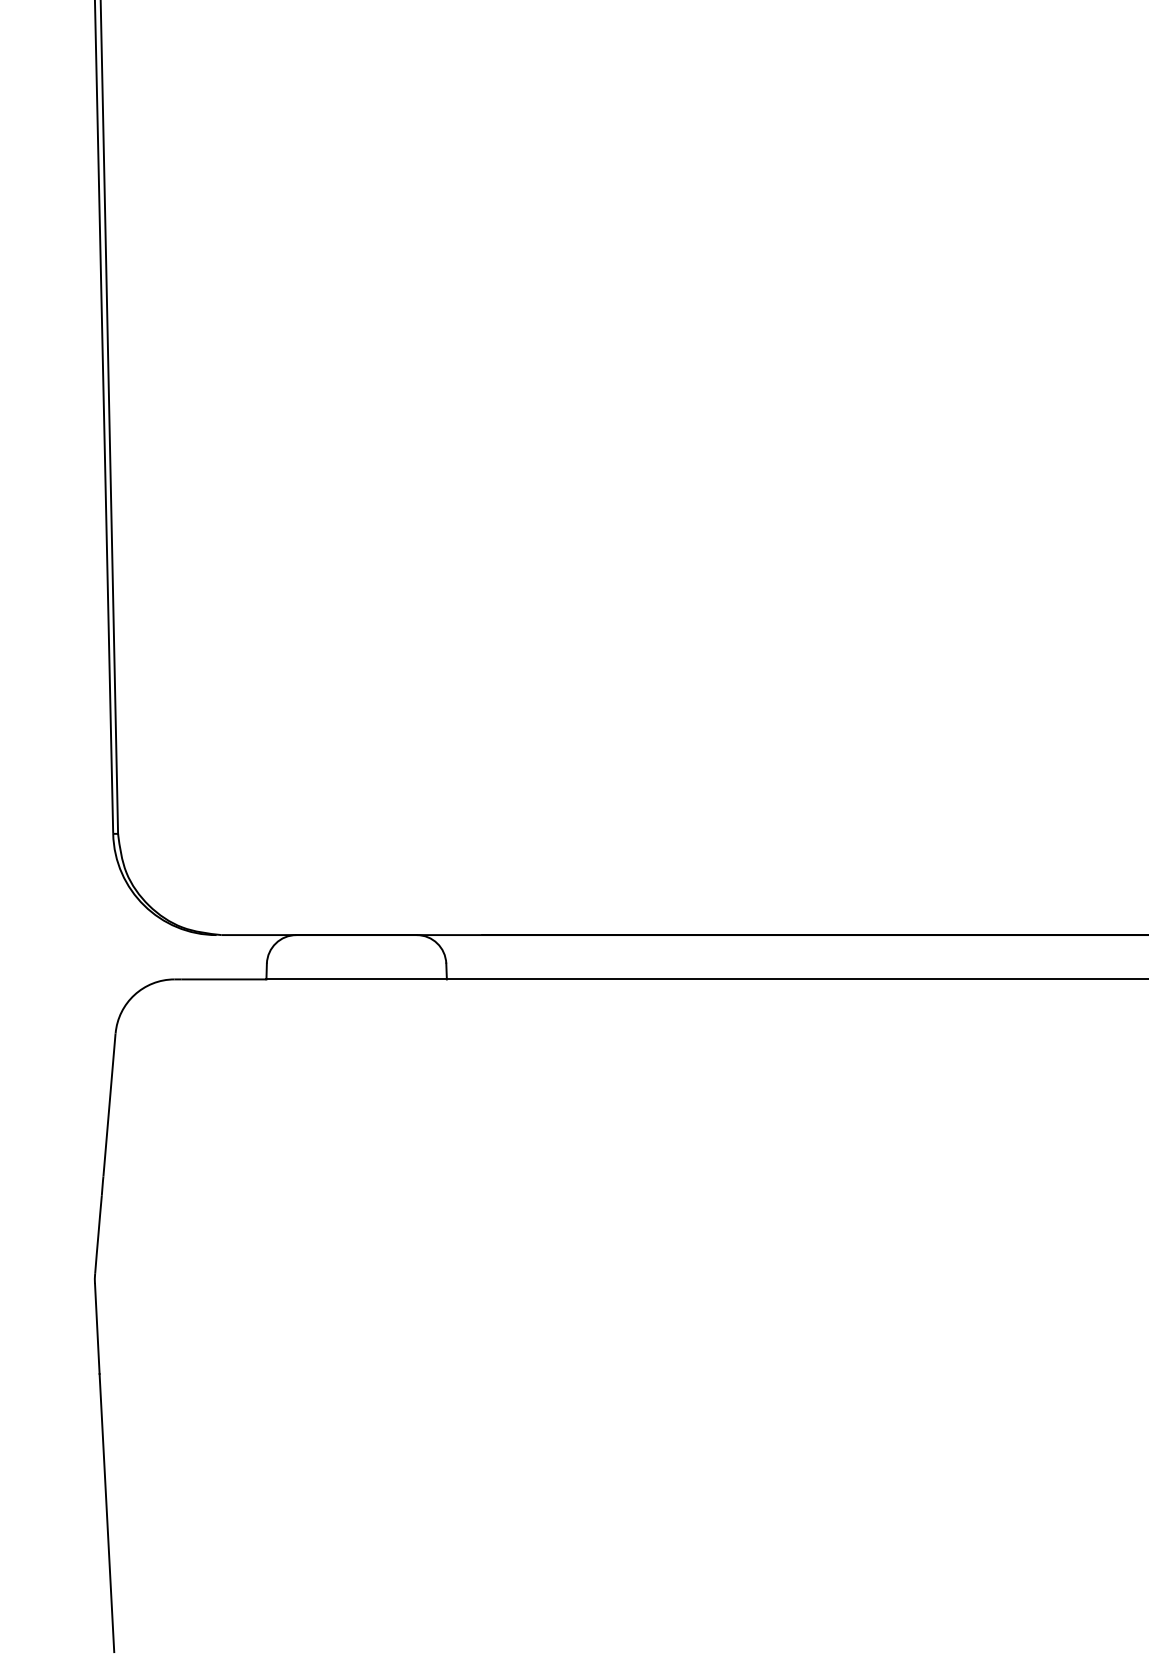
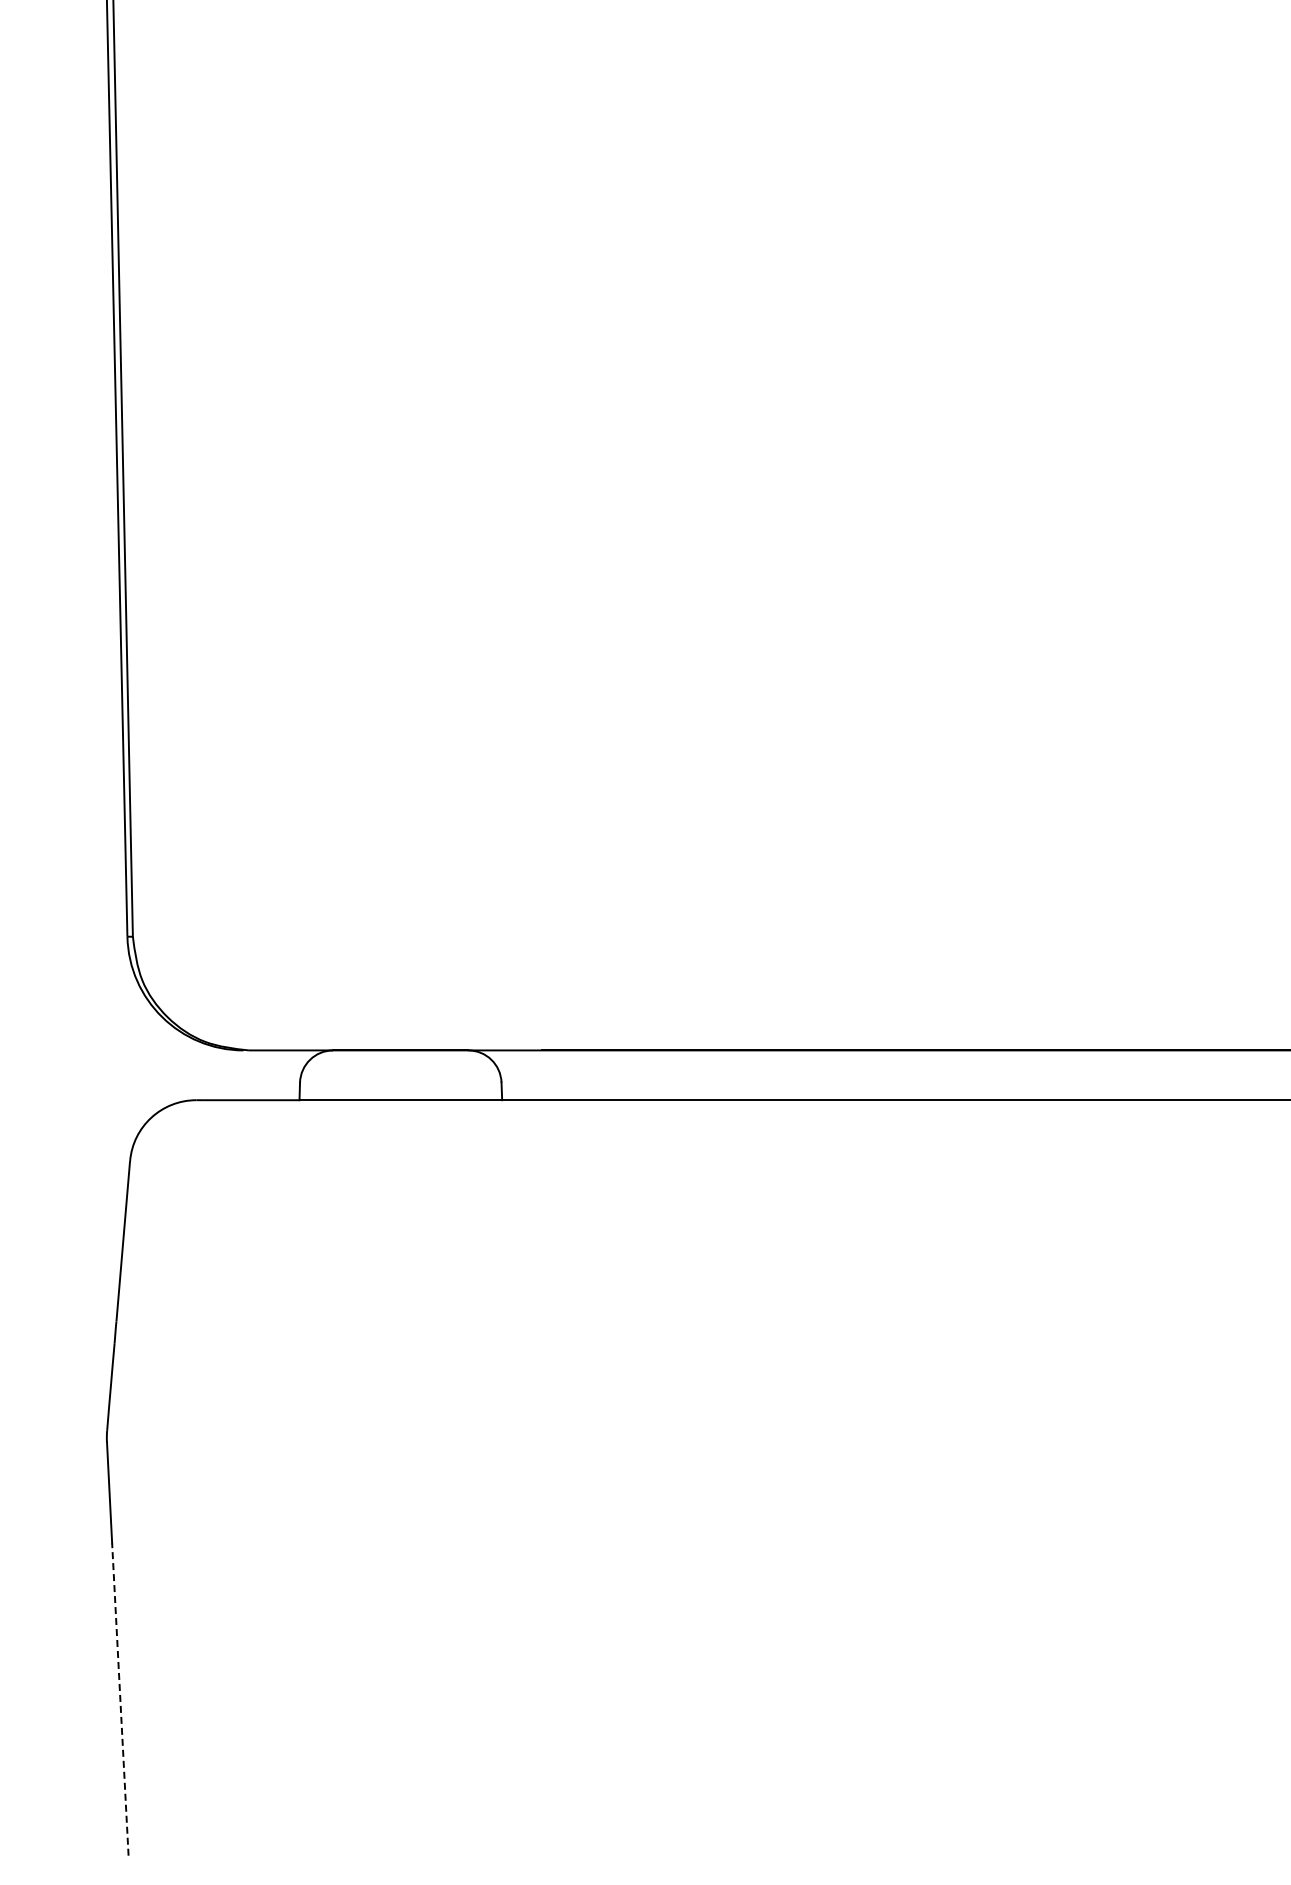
line: (107, 1513) -> (120, 1699), solid -> dashed

